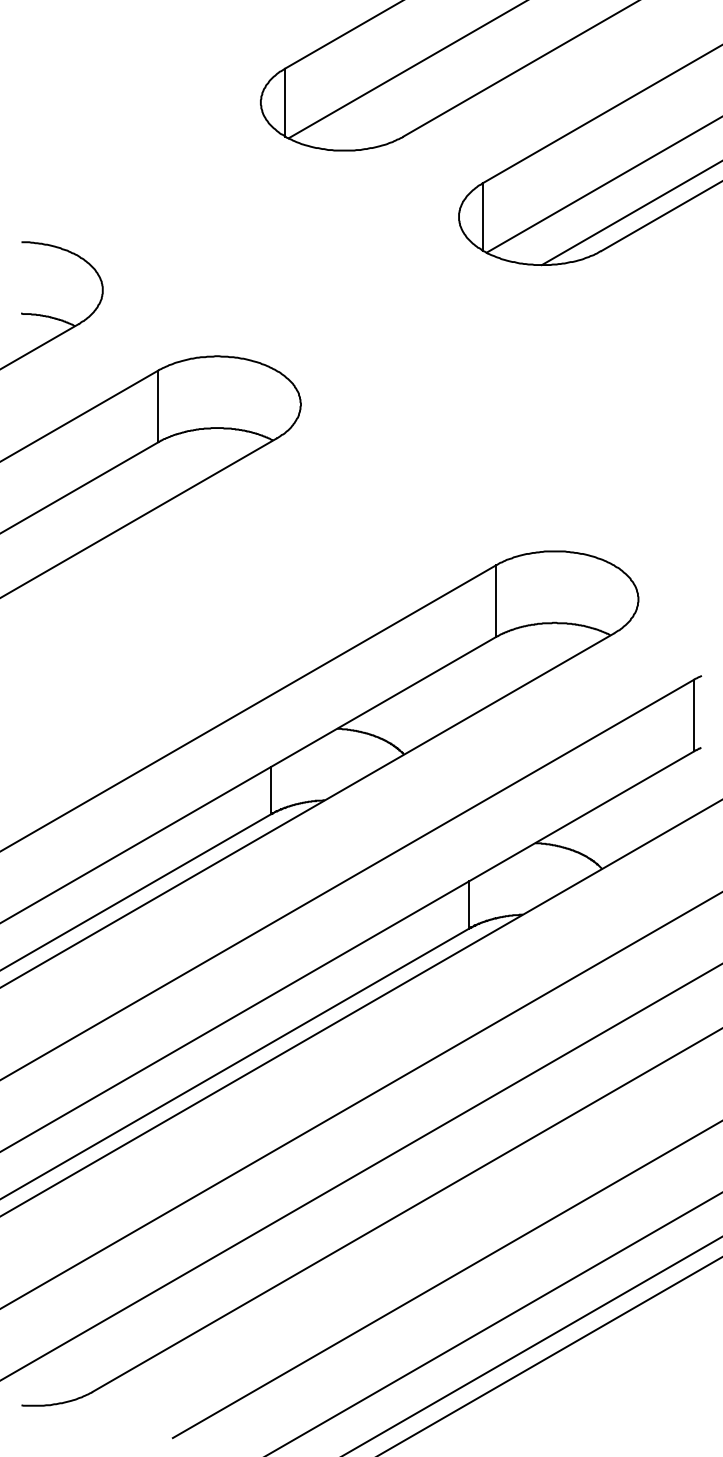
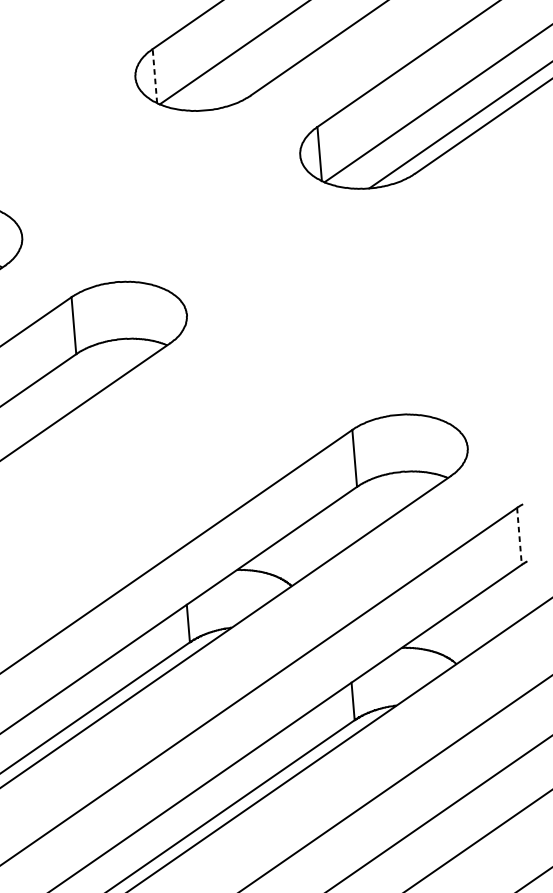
line: (285, 102) -> (155, 76), solid -> dashed
line: (694, 715) -> (519, 536), solid -> dashed

